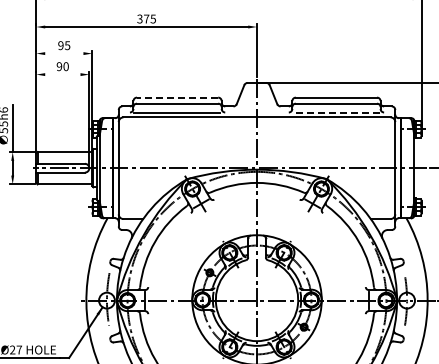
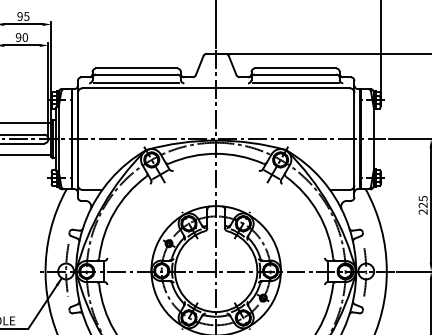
line: (64, 53) -> (23, 24), added
line: (62, 74) -> (21, 45), added
line: (177, 97) -> (136, 68), dashed -> solid
line: (336, 112) -> (295, 83), dashed -> solid

